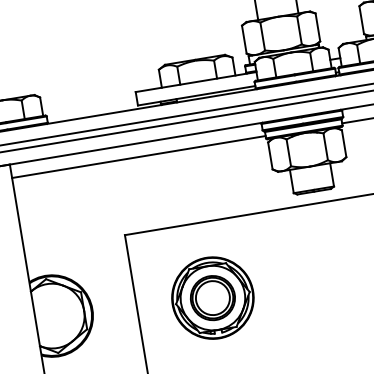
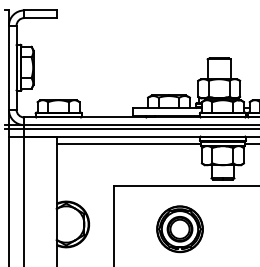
part: (212, 298) -> (179, 229), moved

